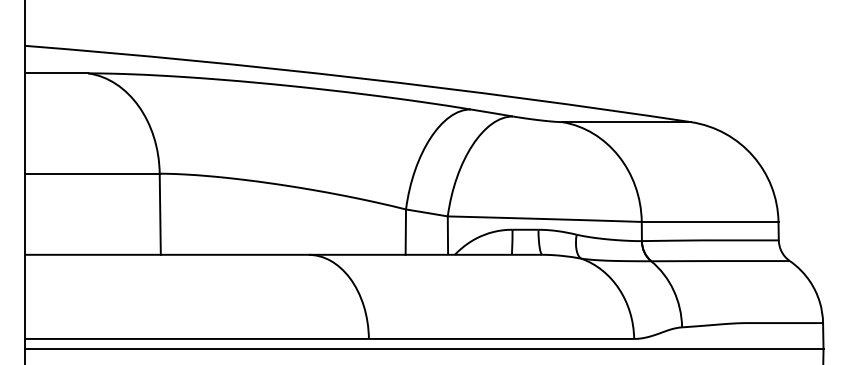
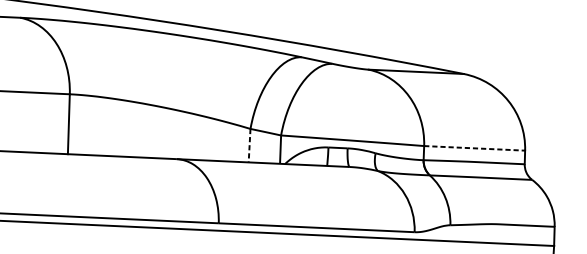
line: (710, 221) -> (474, 148), solid -> dashed
line: (405, 232) -> (249, 145), solid -> dashed

